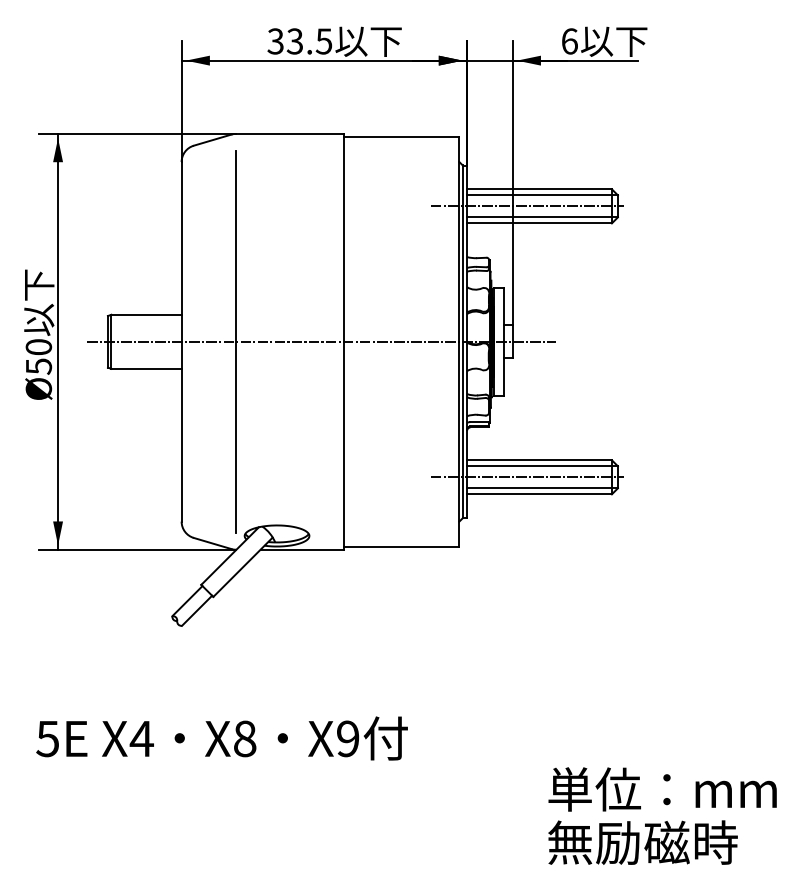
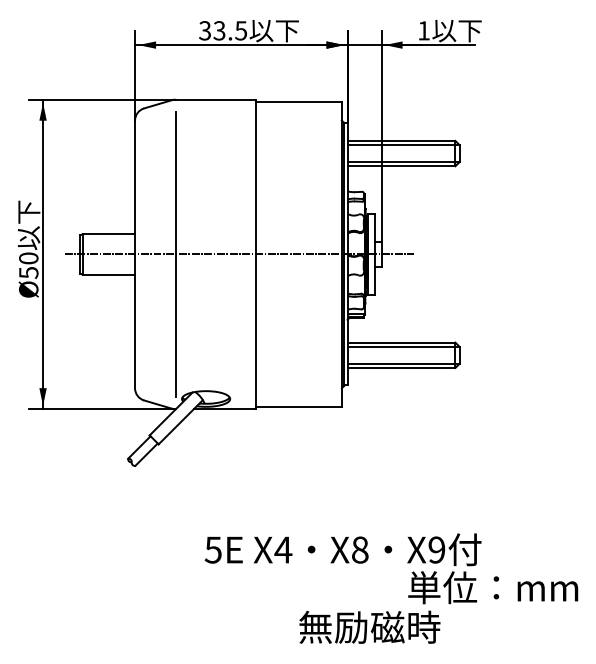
text: (569, 41) -> (423, 30), 6 -> 1
line: (526, 206) -> (391, 153), removed
line: (526, 477) -> (391, 355), removed
text: (221, 738) -> (342, 549), moved
text: (642, 842) -> (369, 627), moved

